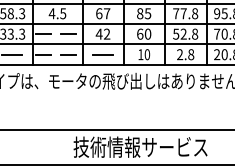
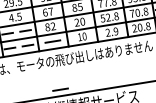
text: (98, 33) -> (47, 26), 42 -> 82
text: (140, 33) -> (77, 22), 60 -> 20
text: (191, 54) -> (116, 31), 2.8 -> 2.9
line: (102, 121) -> (60, 89), added

